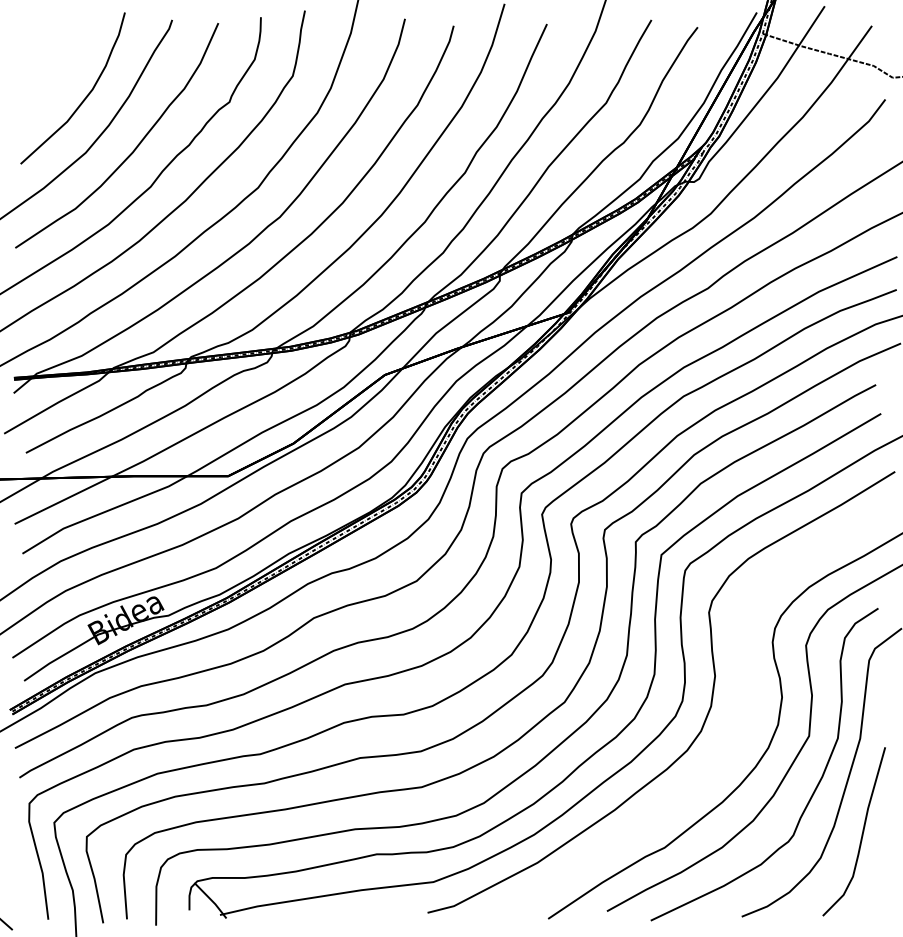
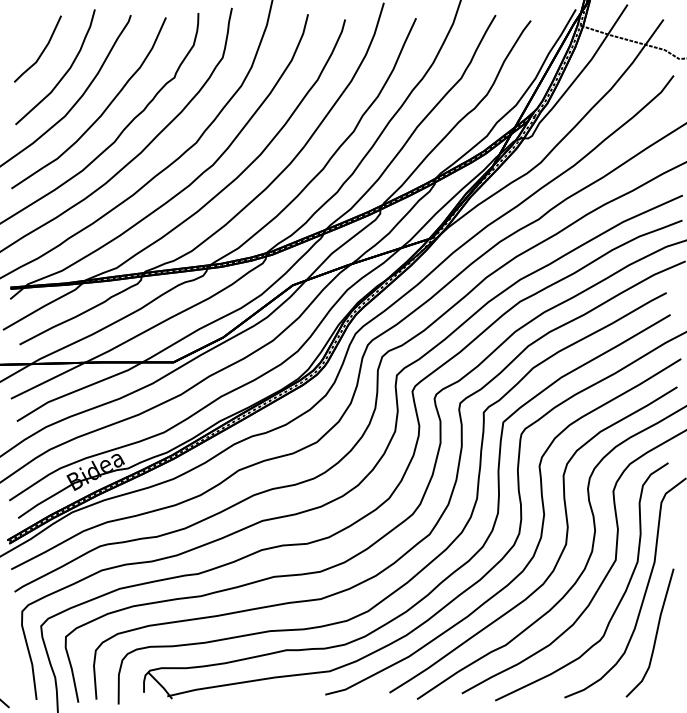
line: (54, 69) -> (41, 52), added
curve: (736, 728) -> (560, 554), added

